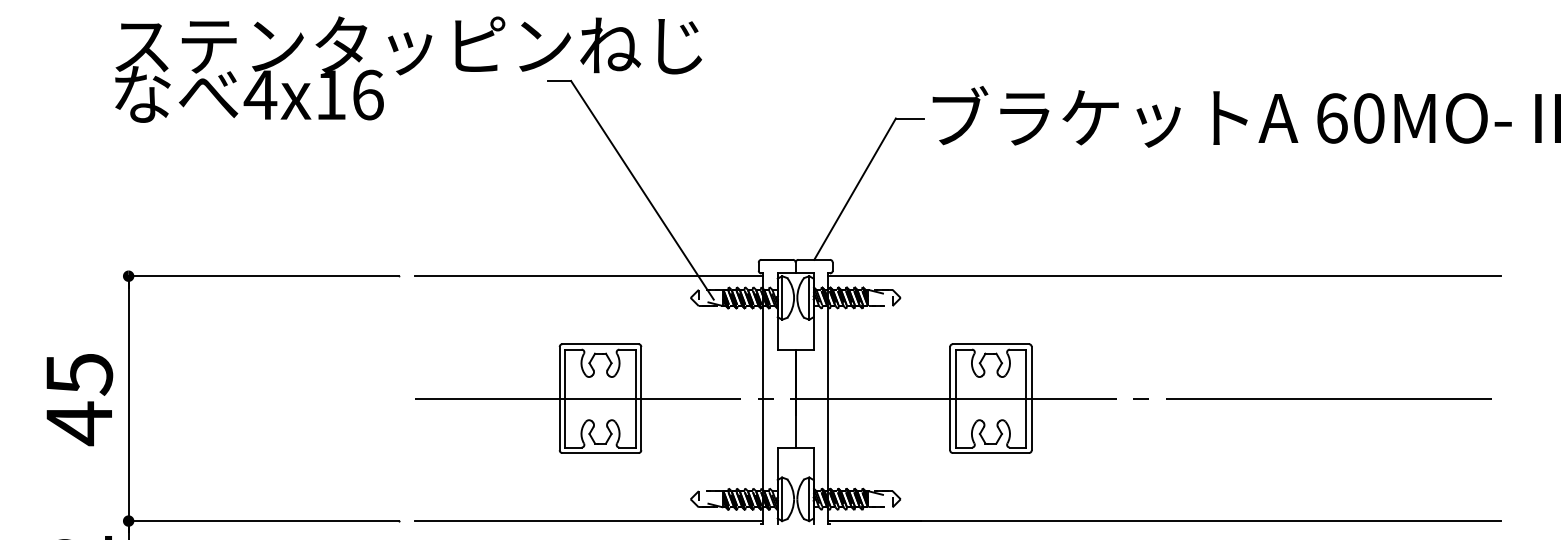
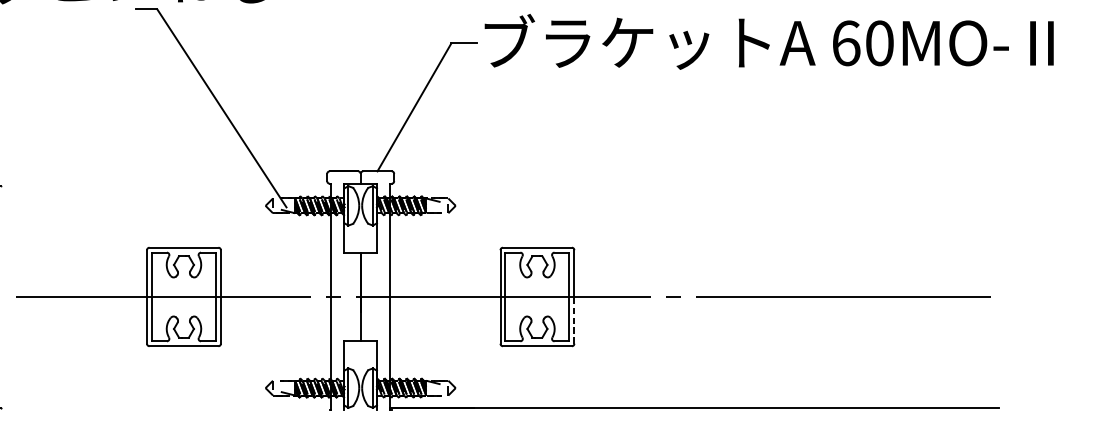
line: (588, 276) -> (173, 186), removed
line: (1164, 276) -> (694, 186), removed
line: (1031, 424) -> (574, 320), solid -> dashed
line: (588, 521) -> (173, 408), removed

